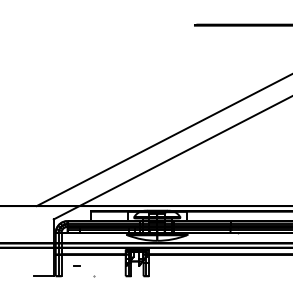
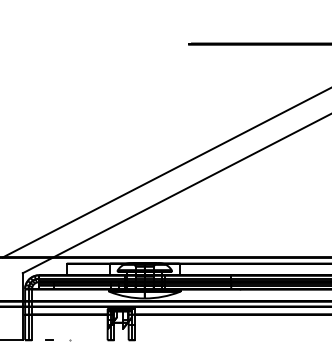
line: (76, 265) -> (48, 339), moved

